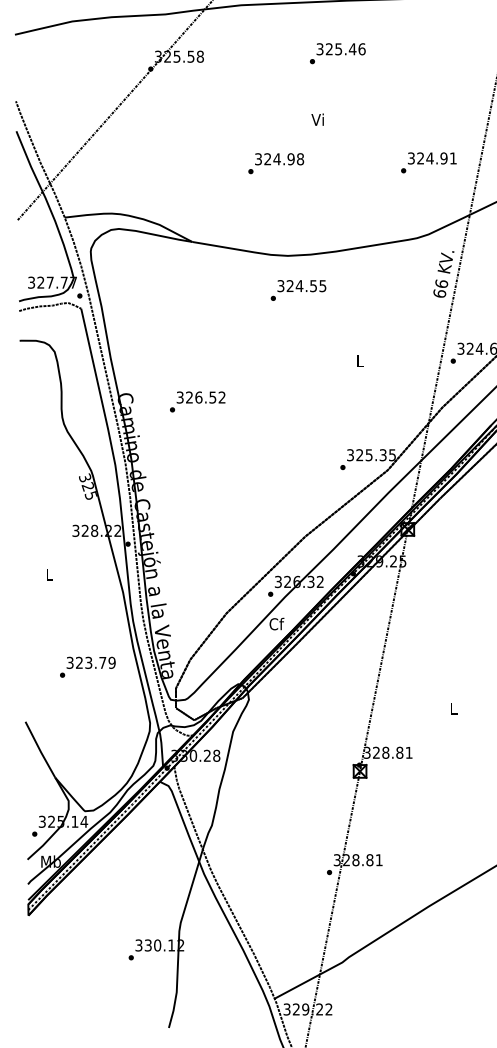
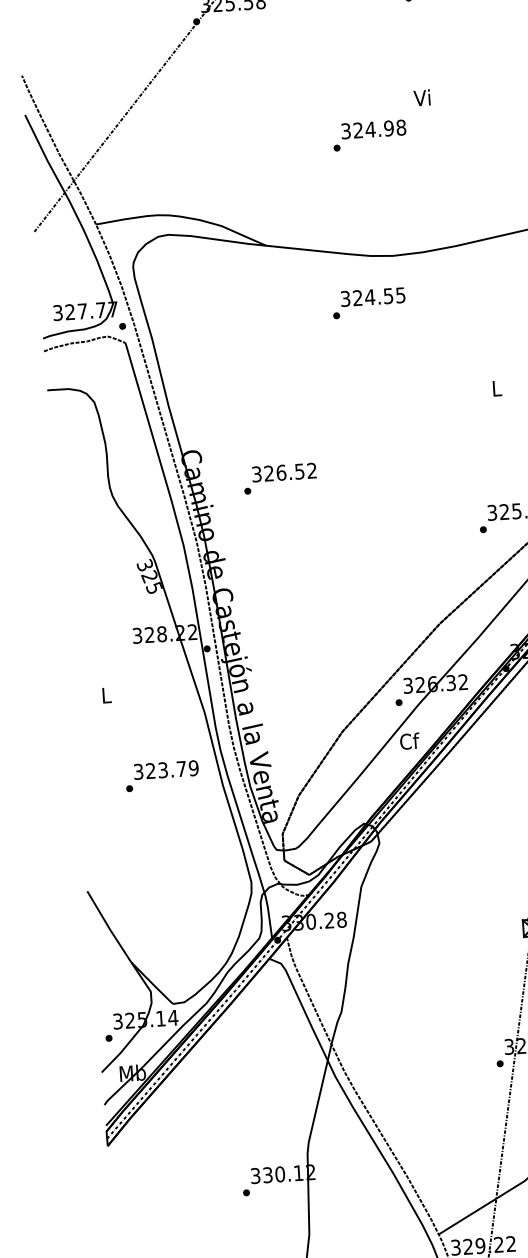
text: (317, 119) -> (421, 97), moved
text: (298, 290) -> (369, 303), moved
text: (197, 401) -> (279, 478), moved
text: (87, 666) -> (161, 775), moved

